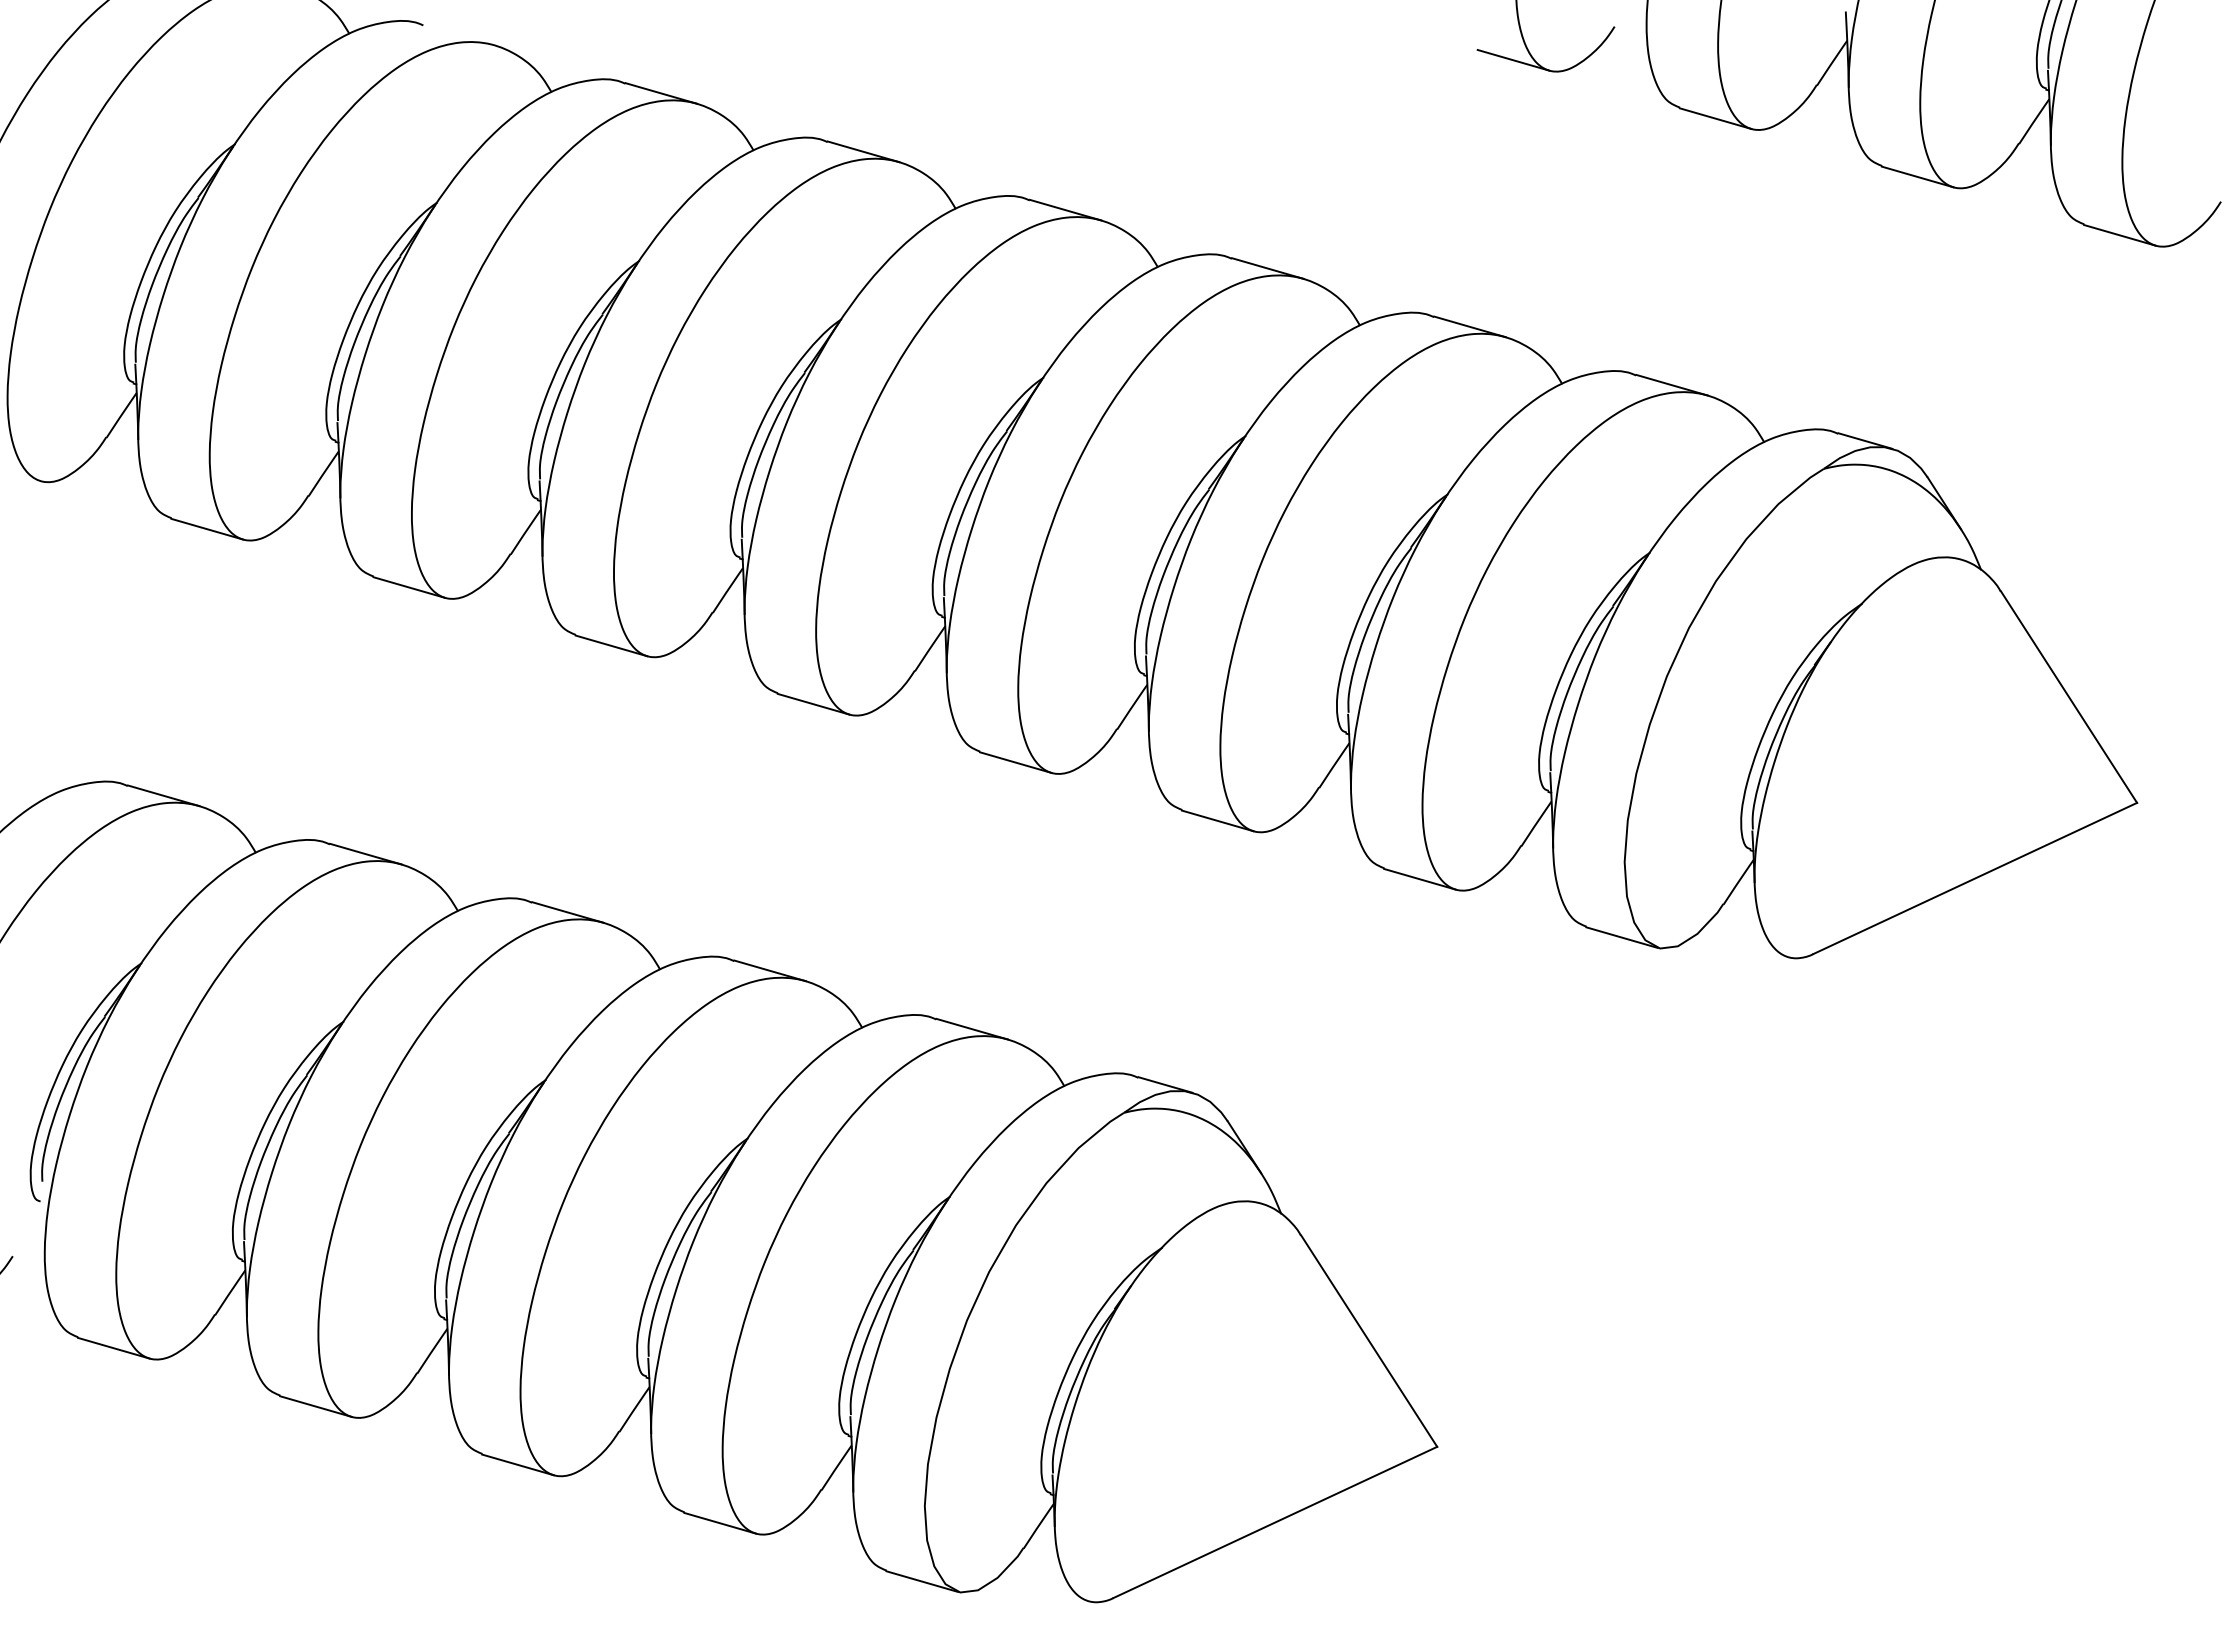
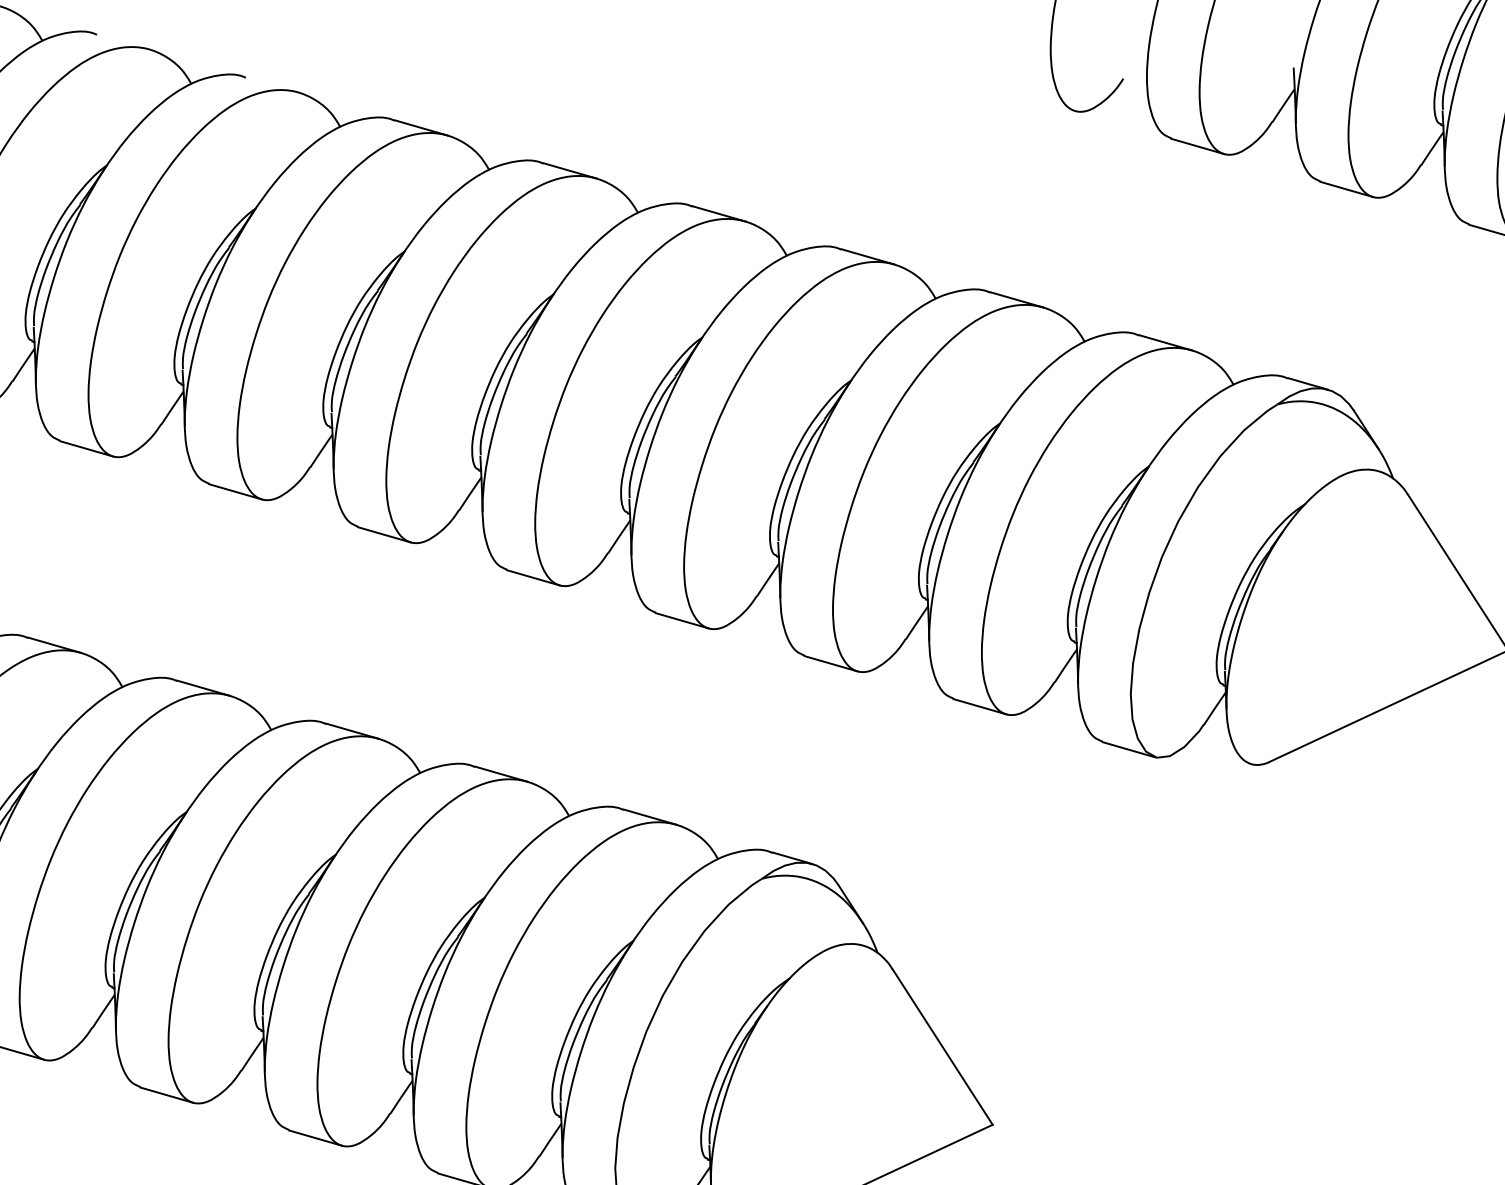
line: (1513, 59) -> (1048, 102), removed

